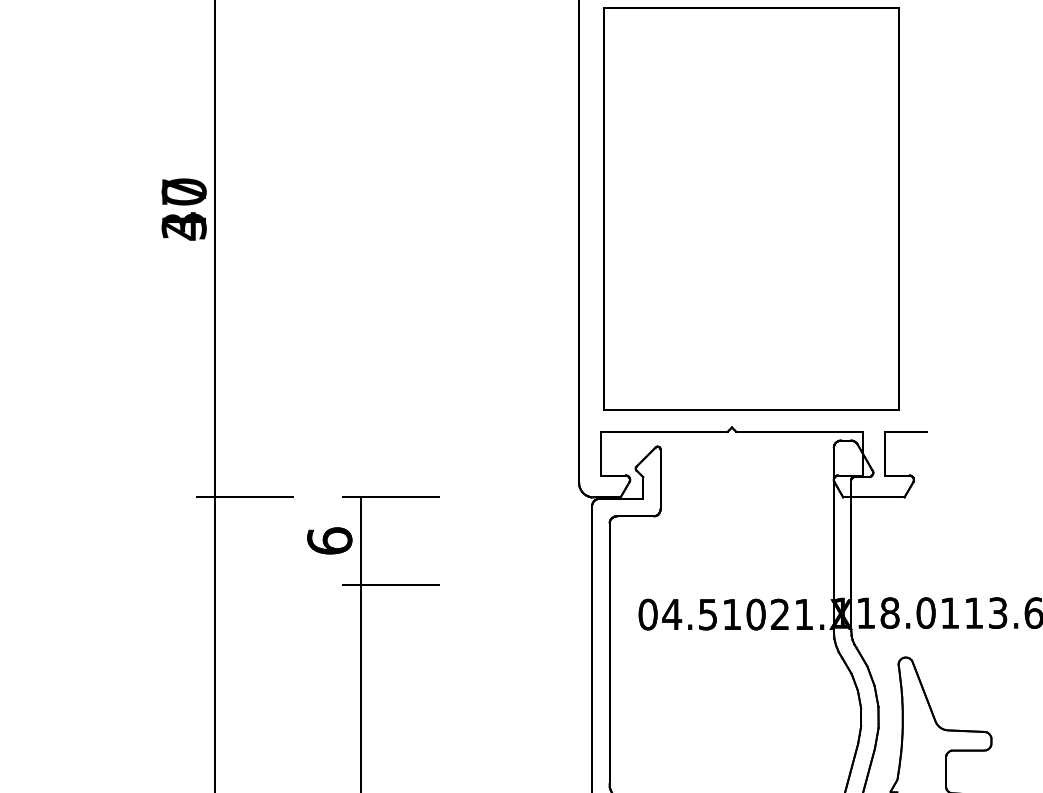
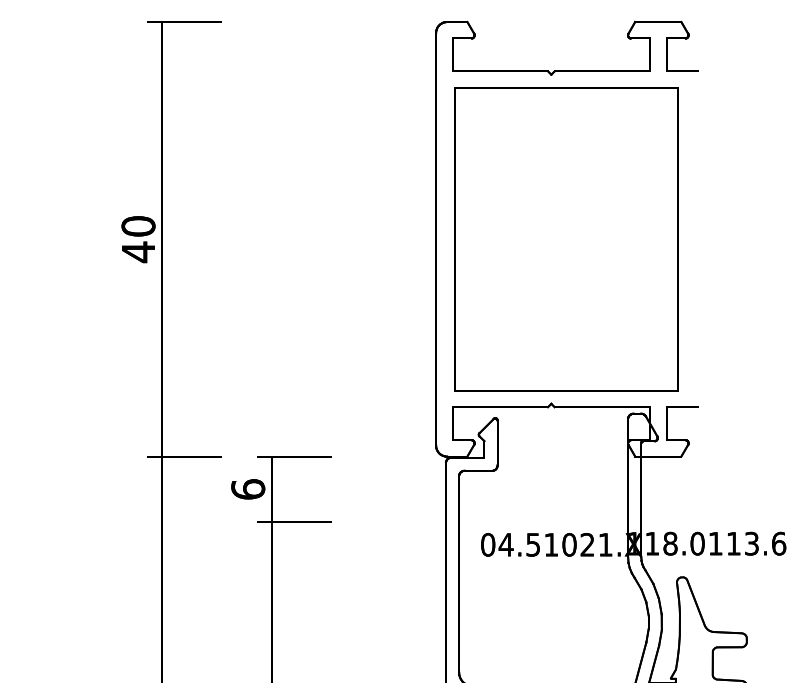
text: (184, 209) -> (138, 239), 37 -> 40

